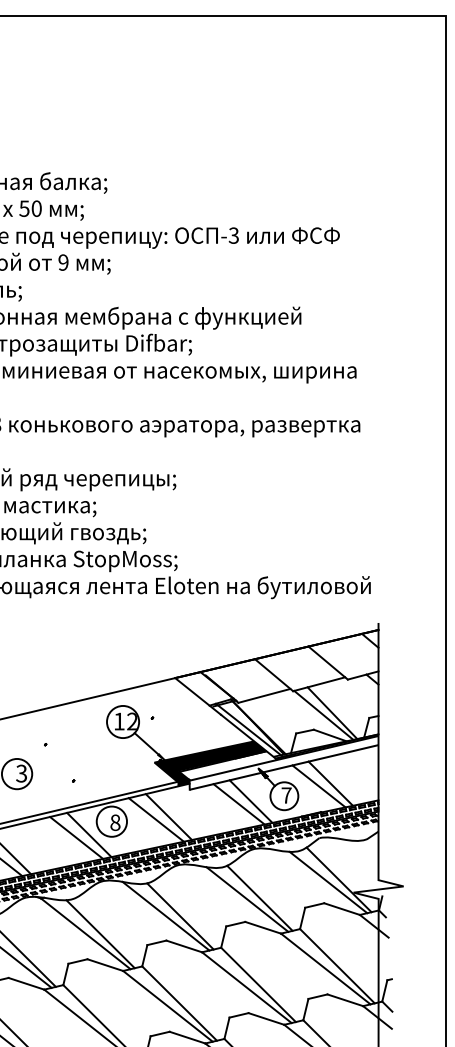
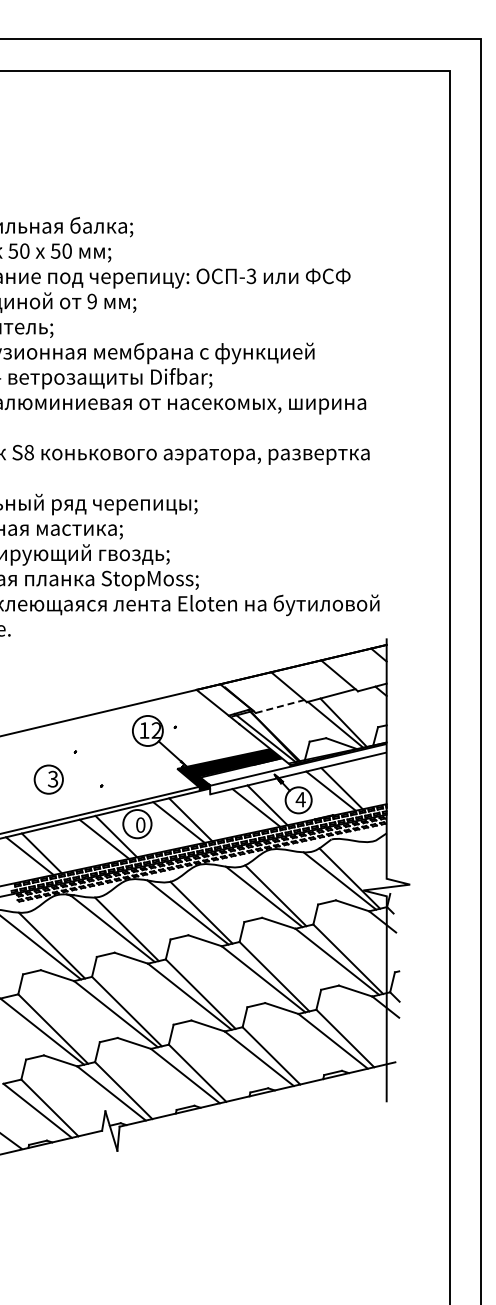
line: (264, 695) -> (280, 706), solid -> dashed
text: (286, 795) -> (300, 799), 7 -> 4
text: (115, 823) -> (140, 825), 8 -> 0

